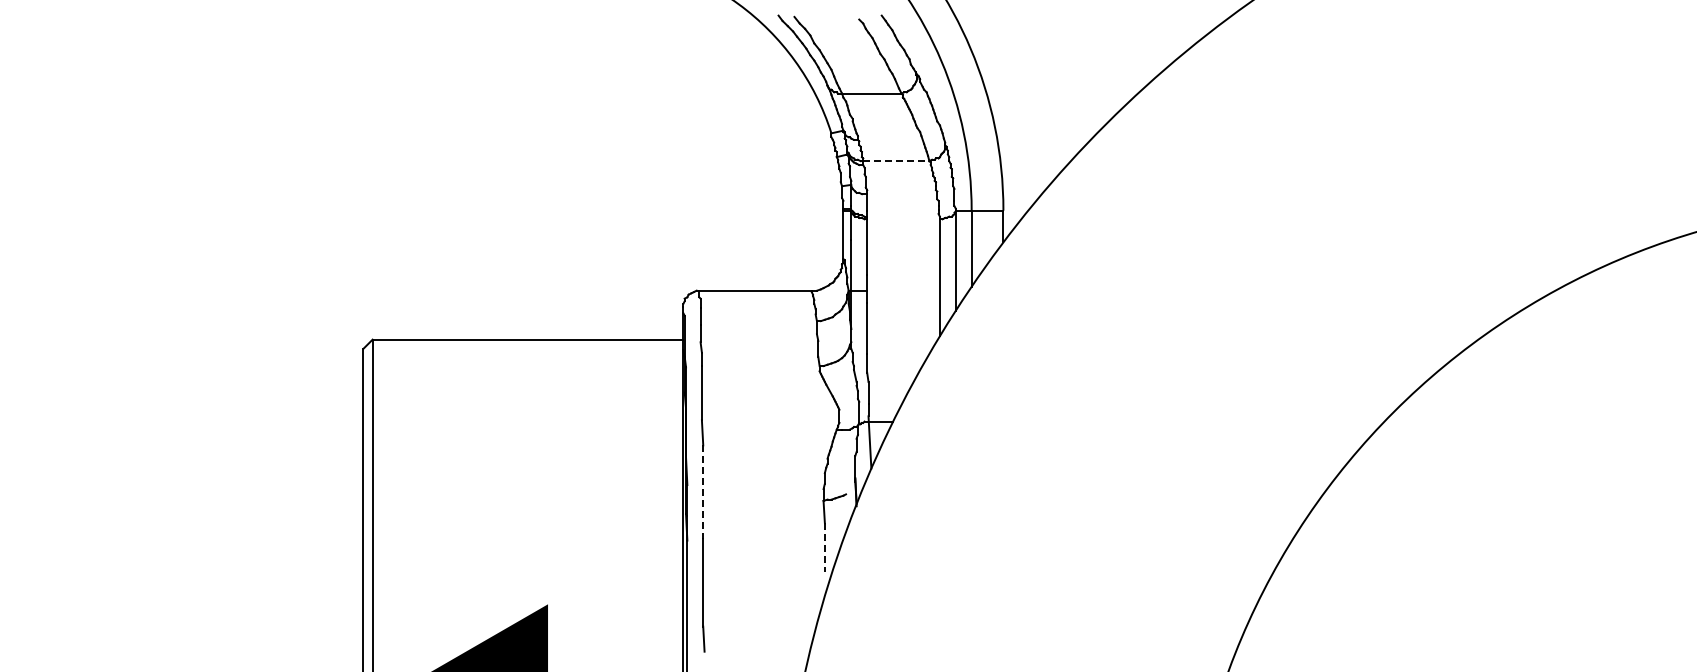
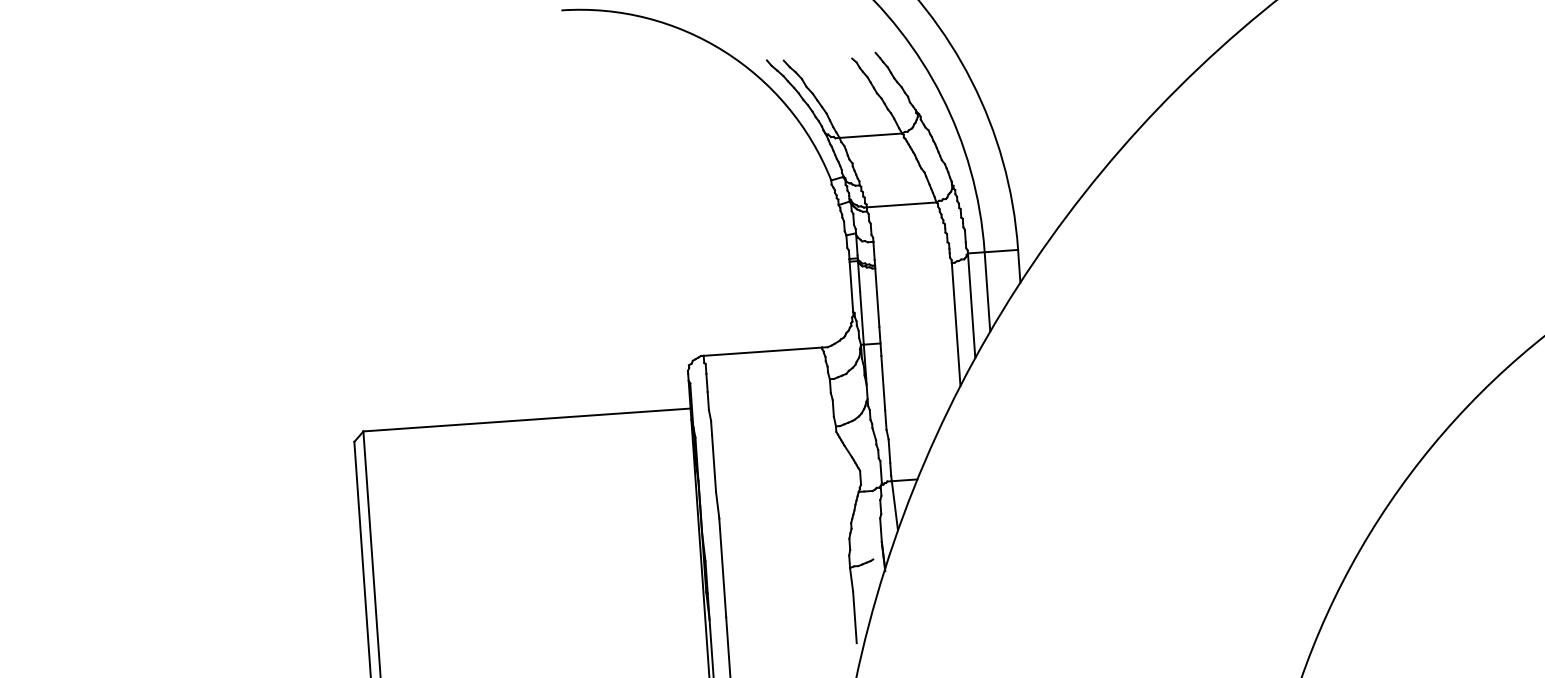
line: (896, 161) -> (901, 205), dashed -> solid
line: (703, 492) -> (723, 568), dashed -> solid
line: (824, 548) -> (854, 618), dashed -> solid

